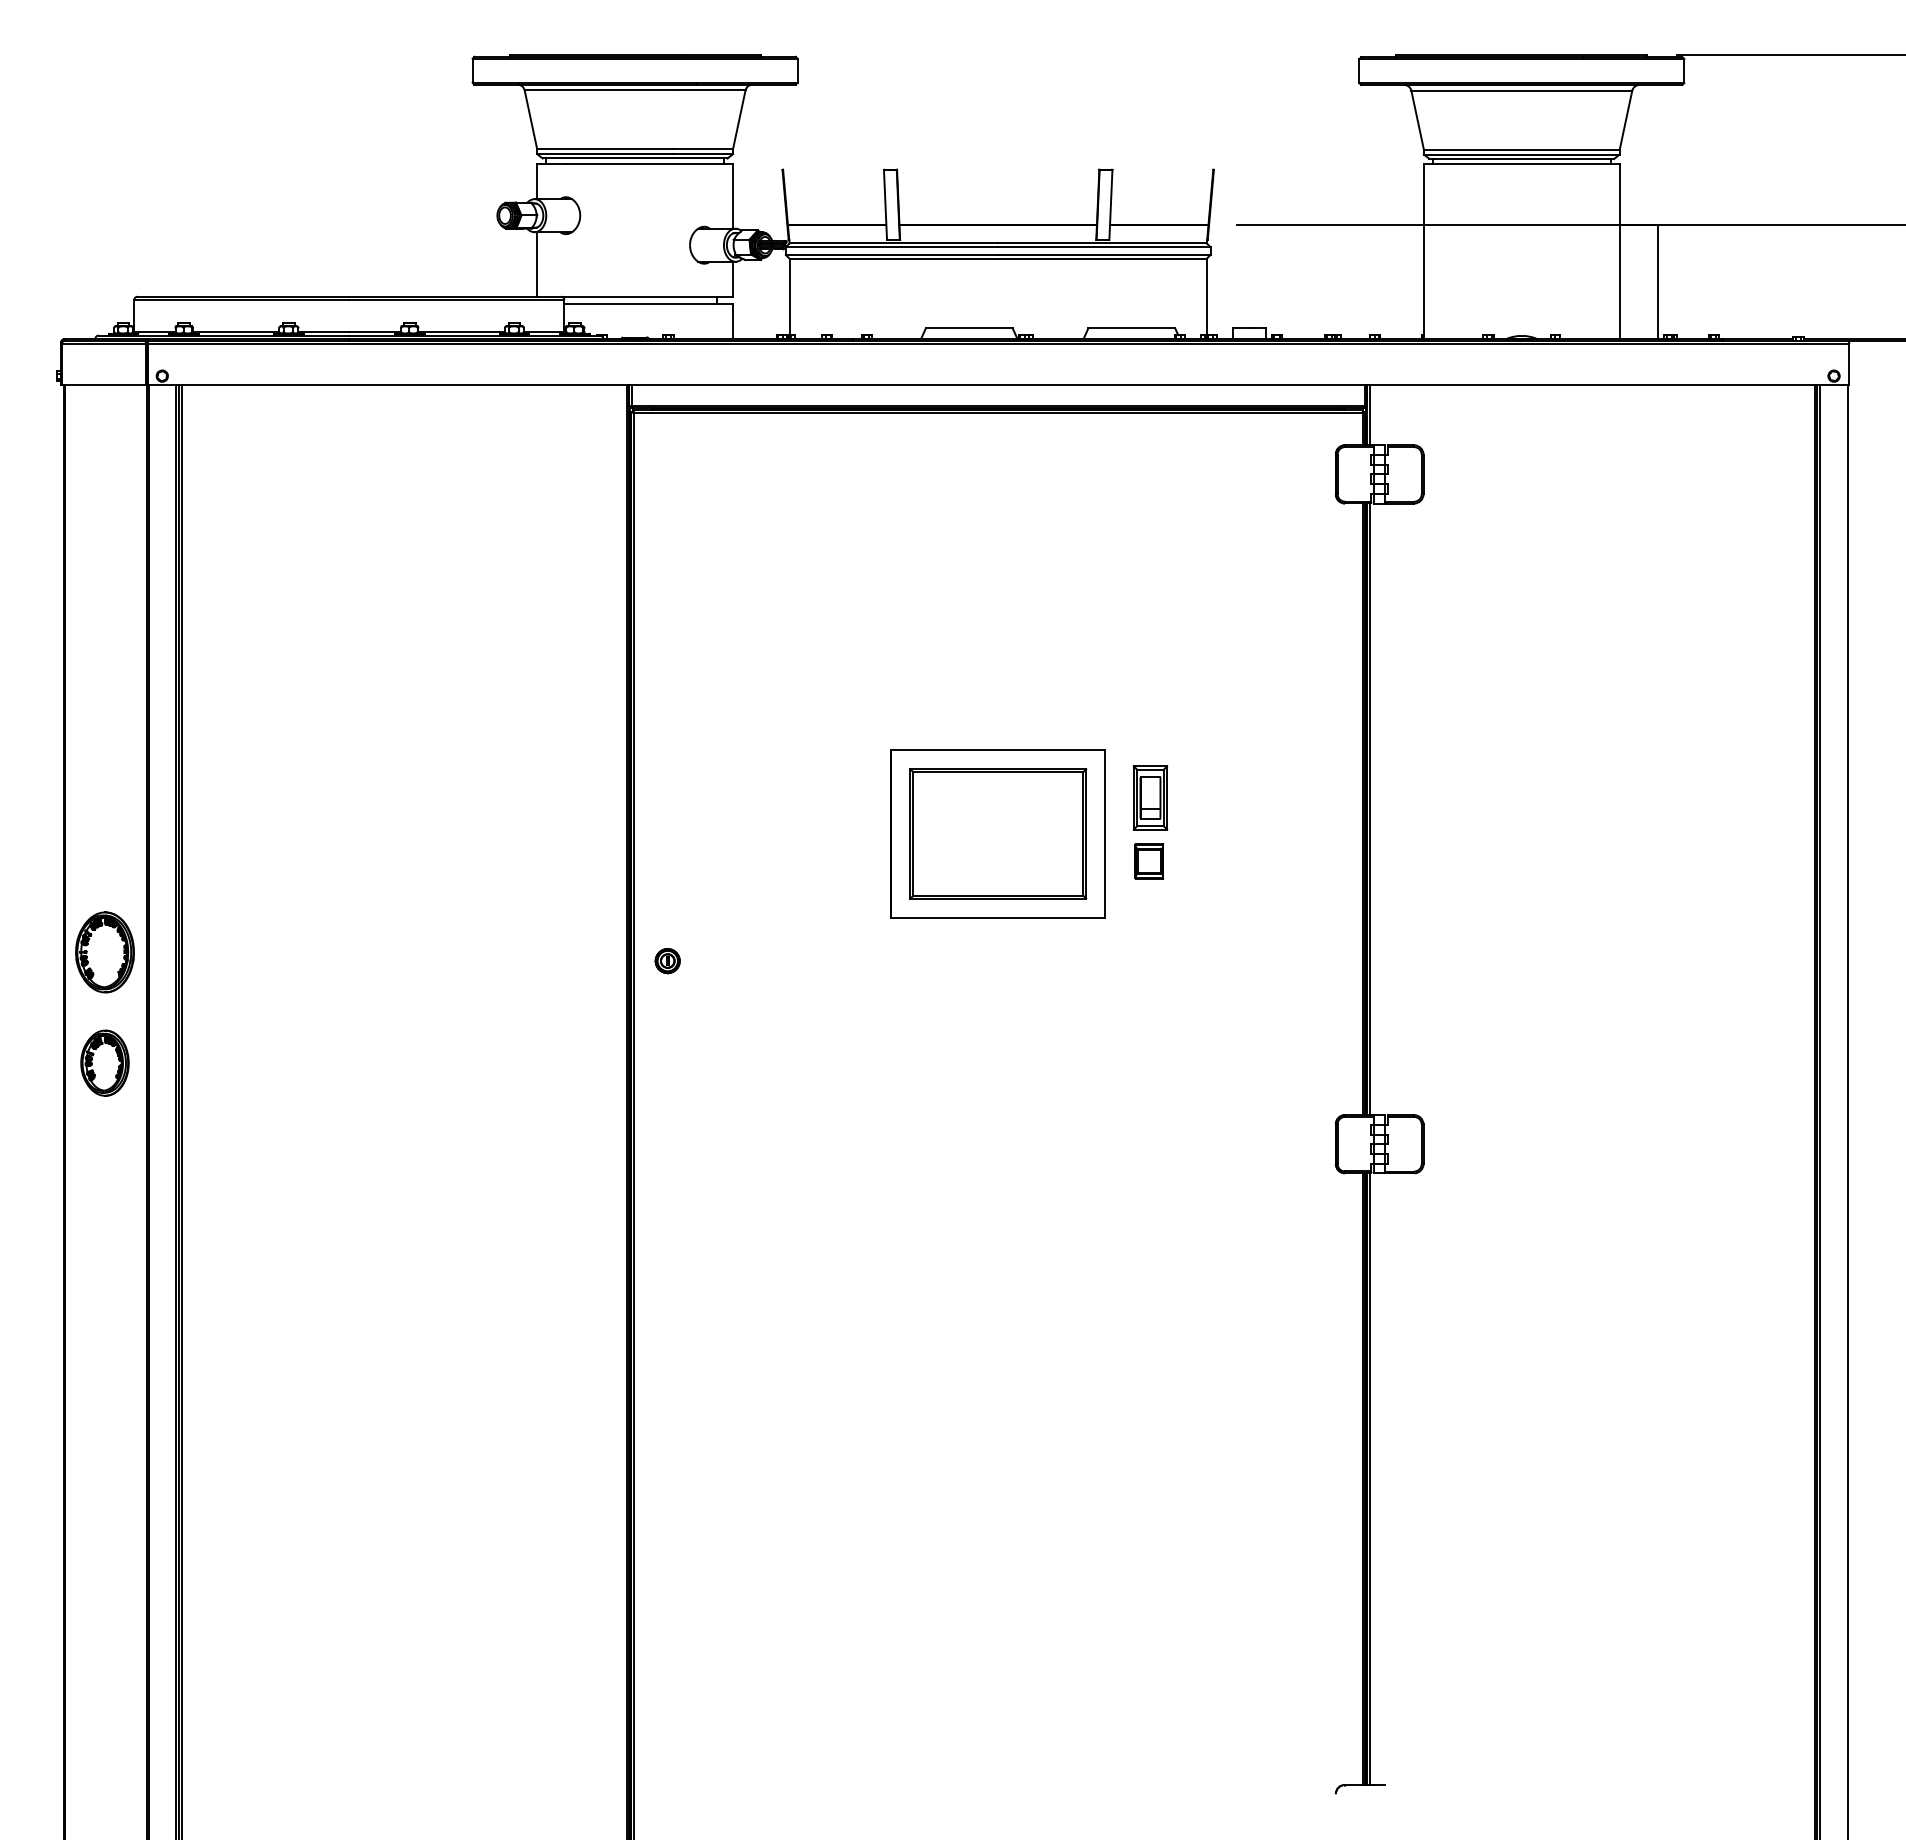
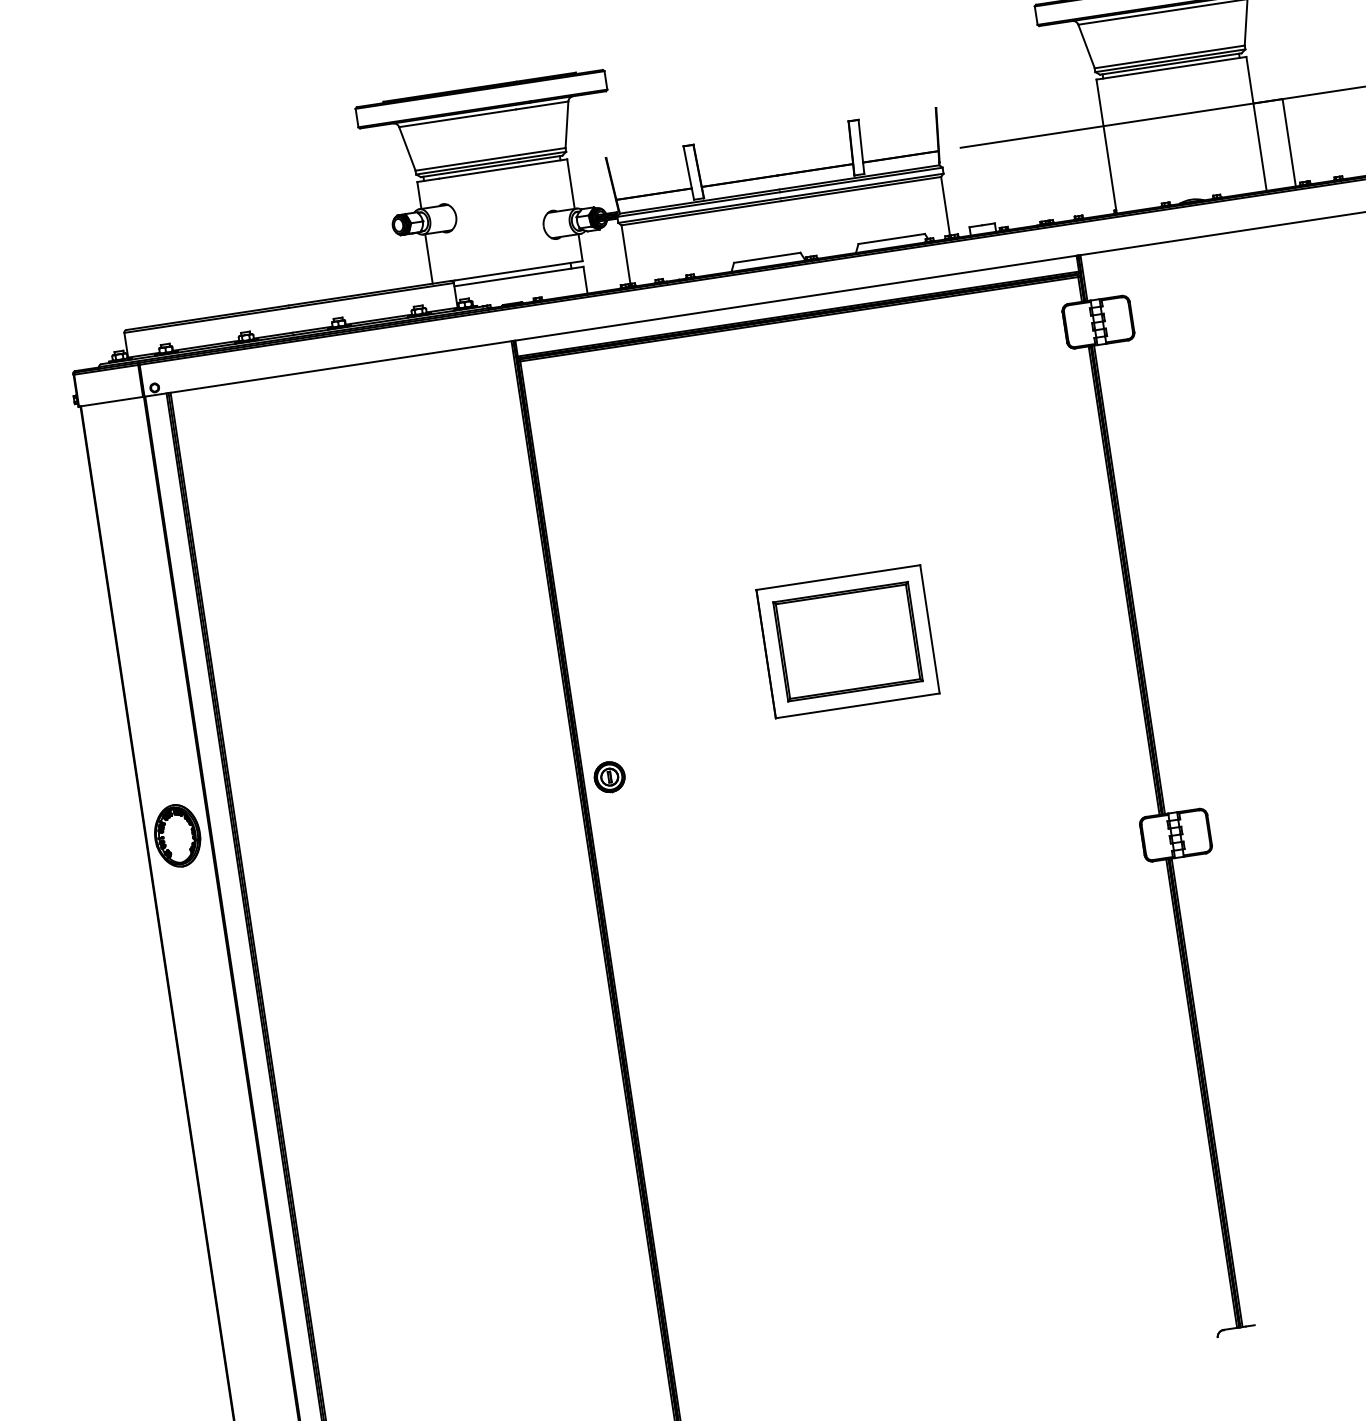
part: (1150, 797) -> (960, 596), removed
part: (1149, 861) -> (967, 645), removed
part: (667, 961) -> (609, 777), size x1.6
part: (104, 1062) -> (189, 920), removed

